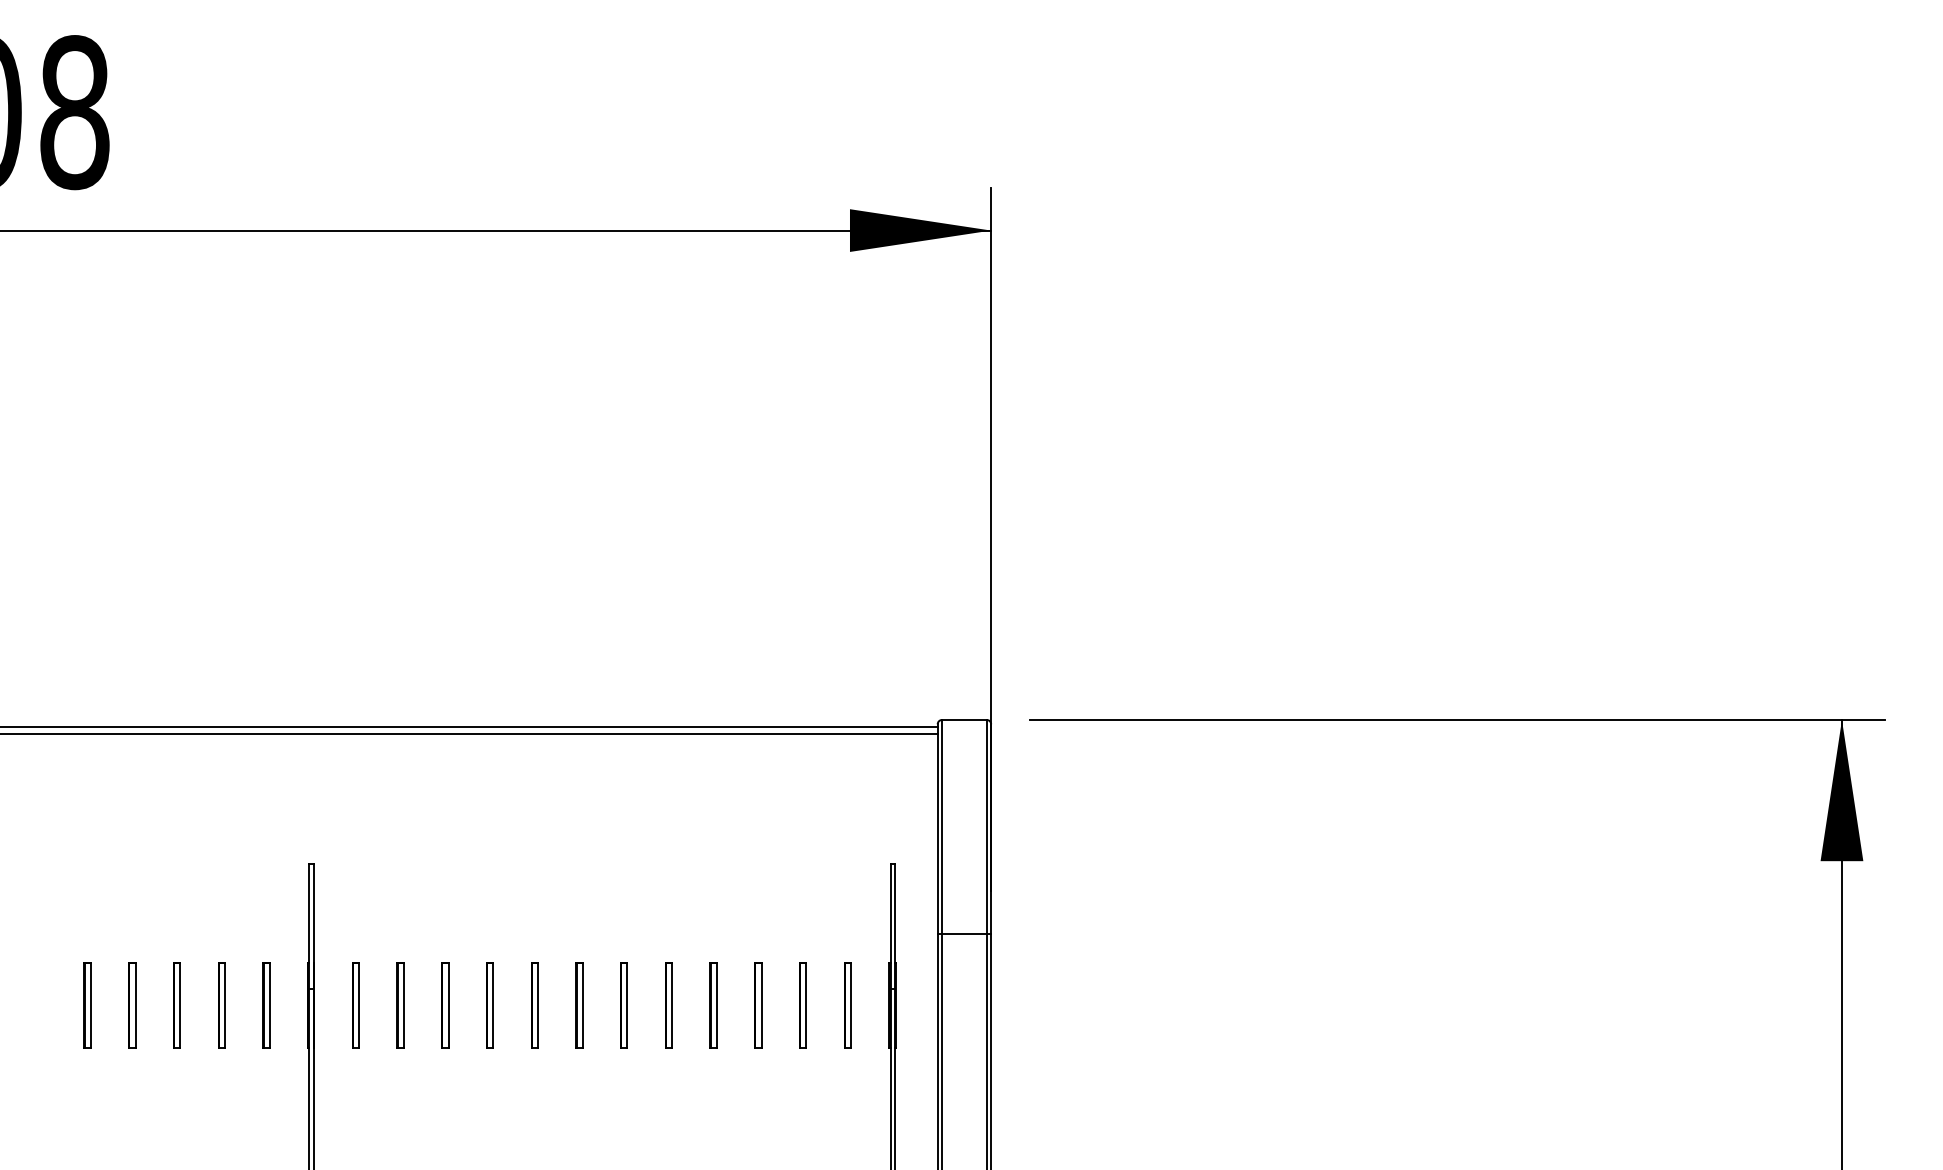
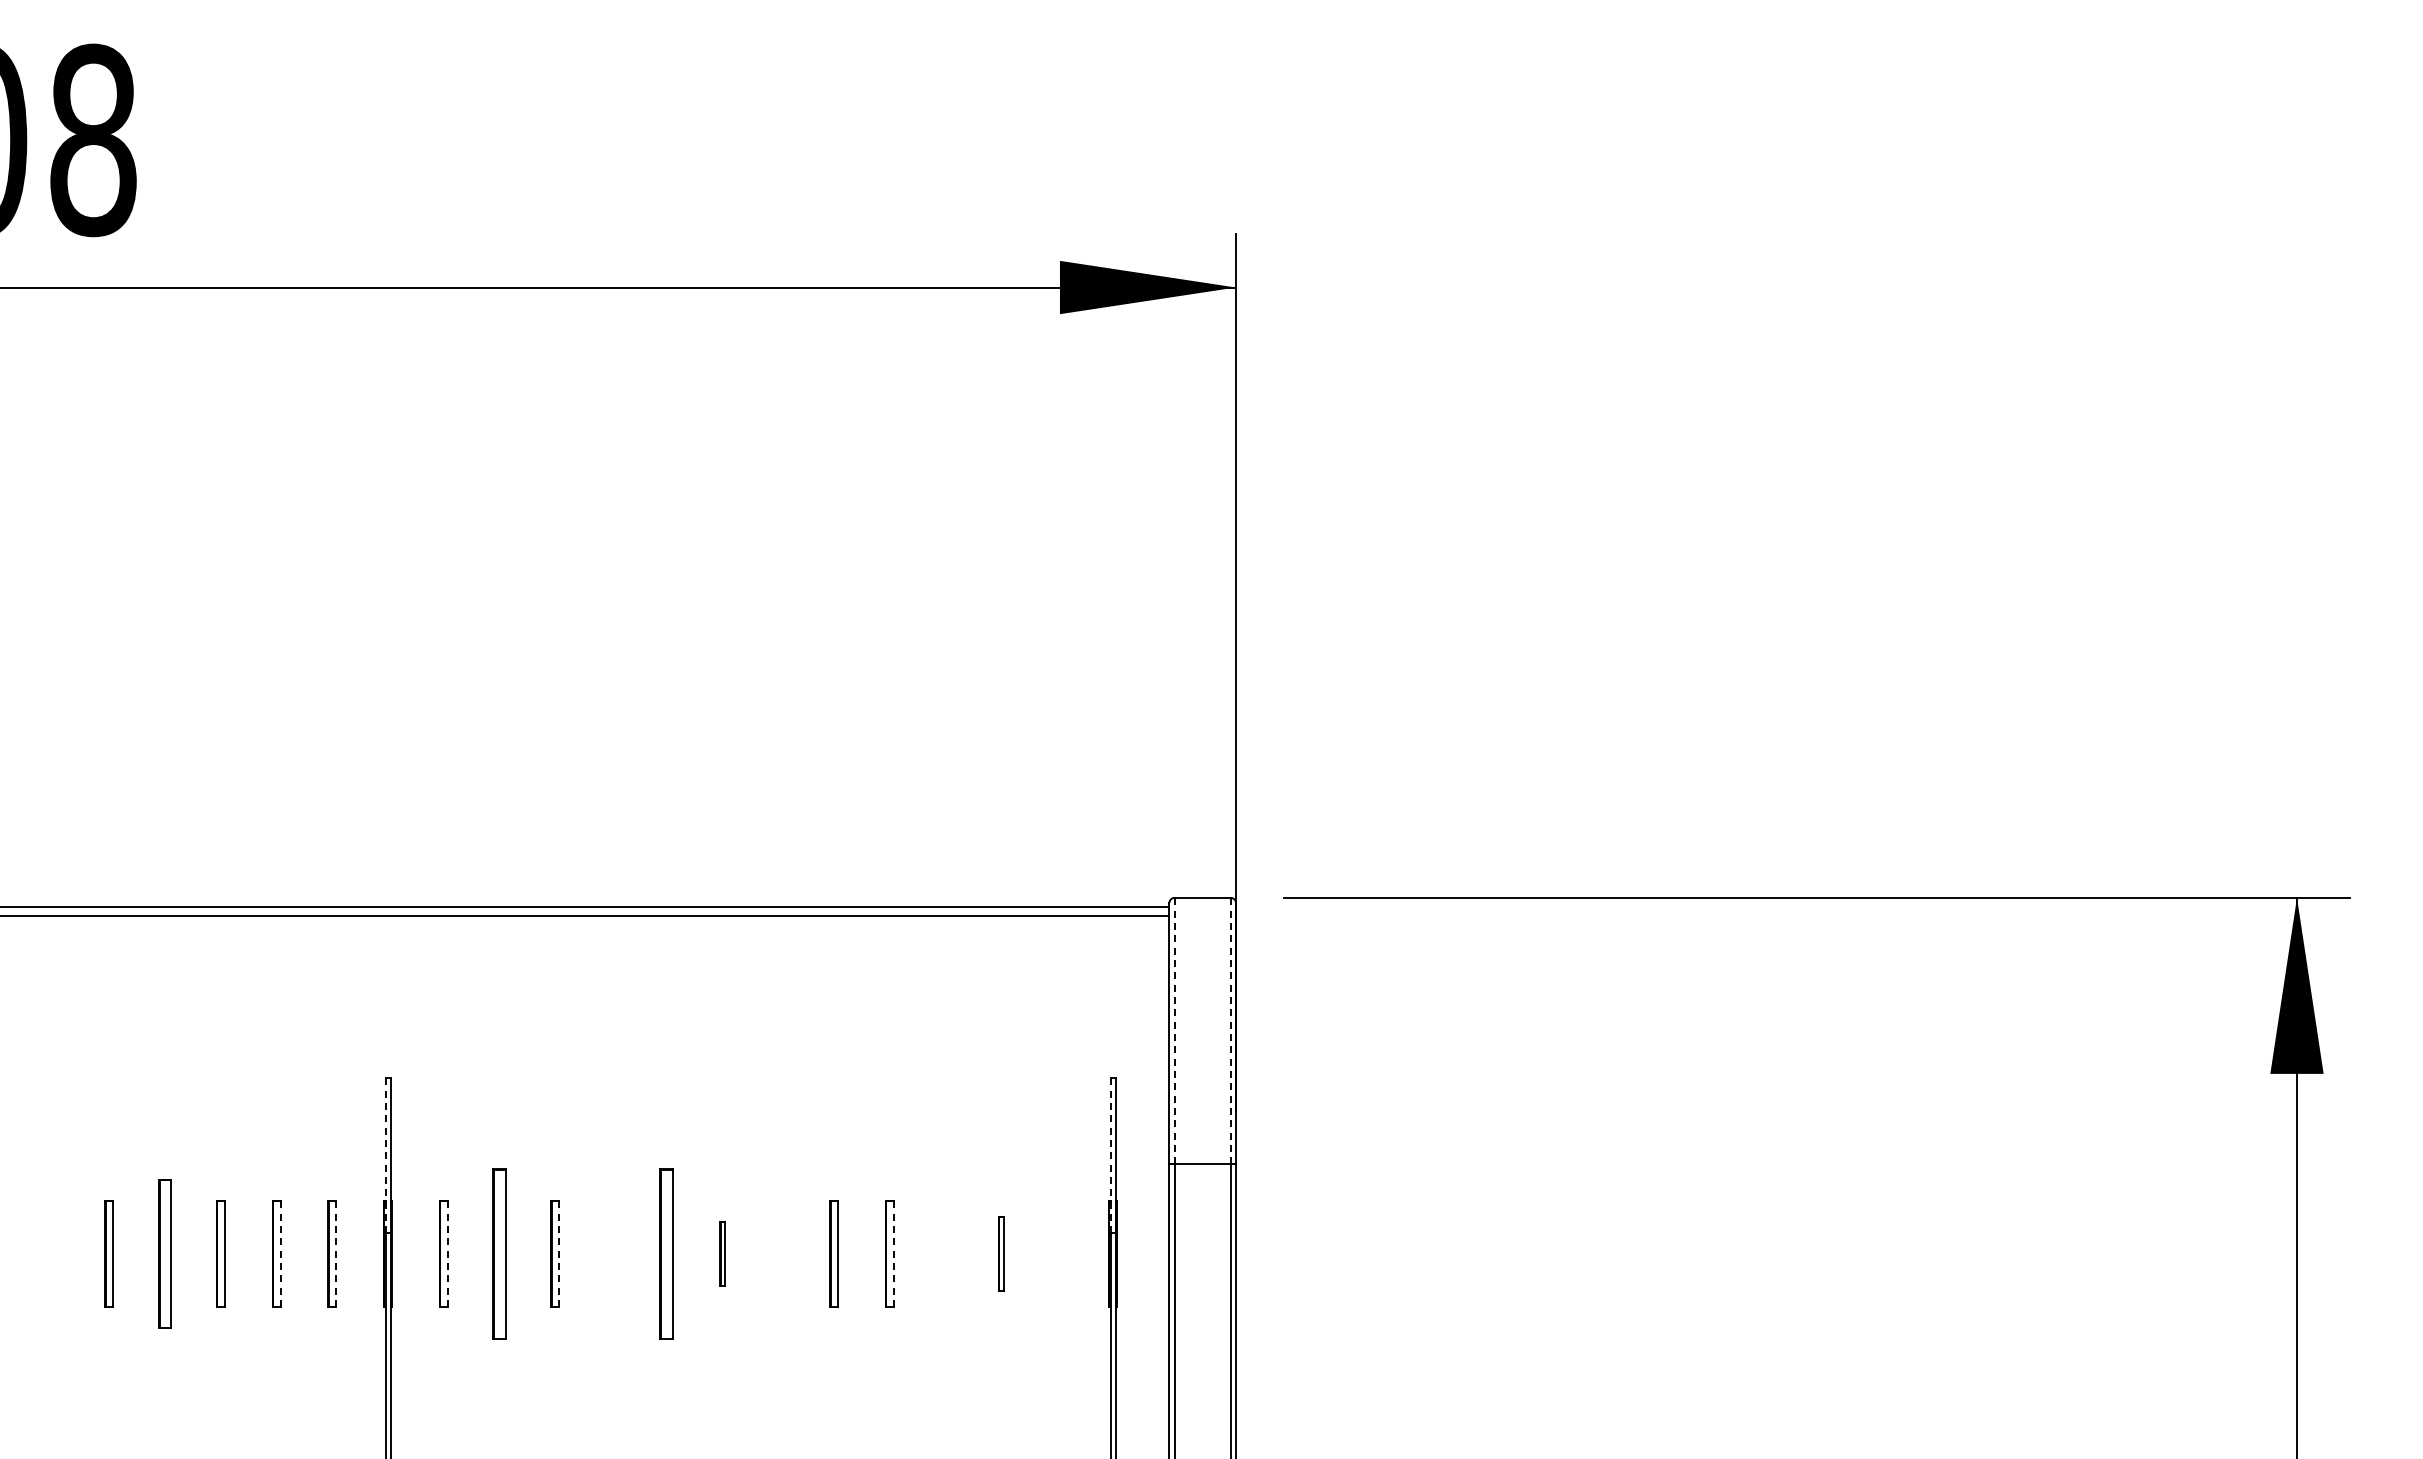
line: (941, 826) -> (1174, 1030), solid -> dashed
line: (986, 826) -> (1230, 1030), solid -> dashed
line: (309, 926) -> (385, 1155), solid -> dashed
line: (890, 926) -> (1110, 1155), solid -> dashed
part: (131, 1005) -> (164, 1253), size x1.4
line: (224, 1005) -> (280, 1253), solid -> dashed
line: (269, 1005) -> (336, 1253), solid -> dashed
line: (358, 1005) -> (447, 1253), solid -> dashed
part: (400, 1005) -> (499, 1253), size x1.6
line: (448, 1005) -> (559, 1253), solid -> dashed
part: (489, 1005) -> (610, 1253), removed
part: (534, 1005) -> (666, 1253), size x1.6
part: (579, 1005) -> (722, 1253), size x0.6
part: (623, 1005) -> (777, 1253), removed
line: (716, 1005) -> (893, 1253), solid -> dashed
part: (758, 1005) -> (945, 1253), removed
part: (803, 1005) -> (1001, 1253), size x0.7
part: (847, 1005) -> (1056, 1253), removed

